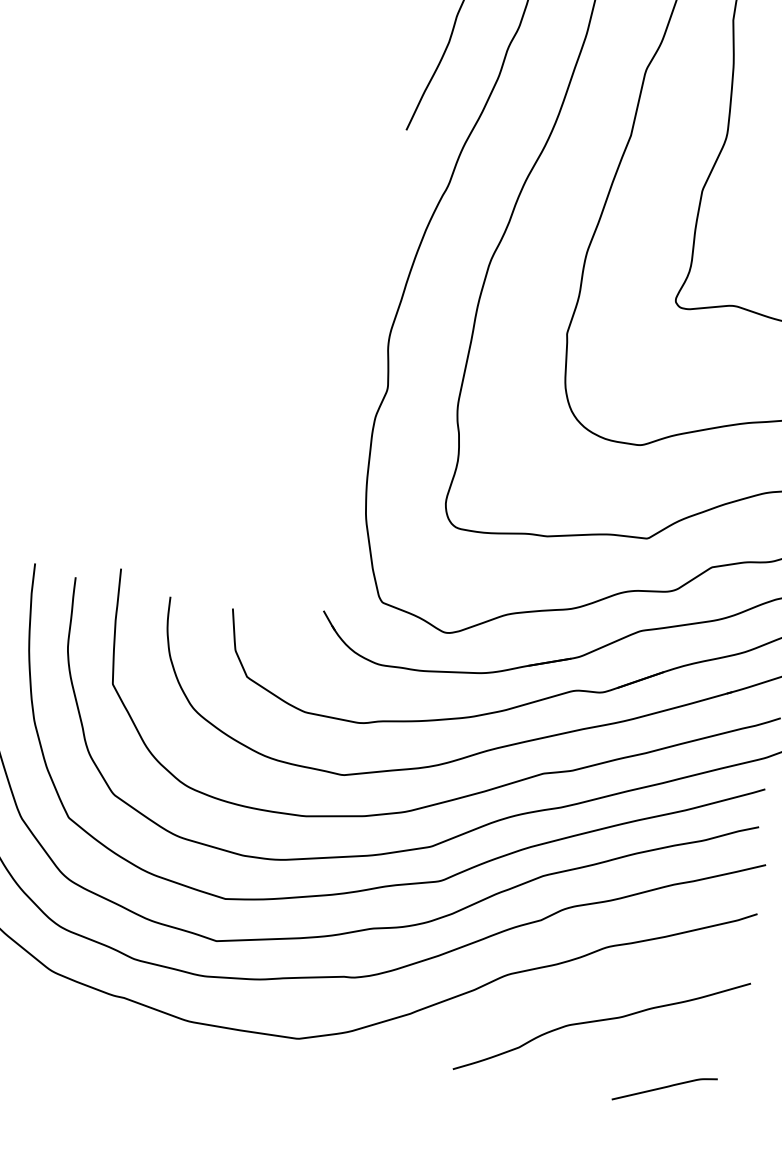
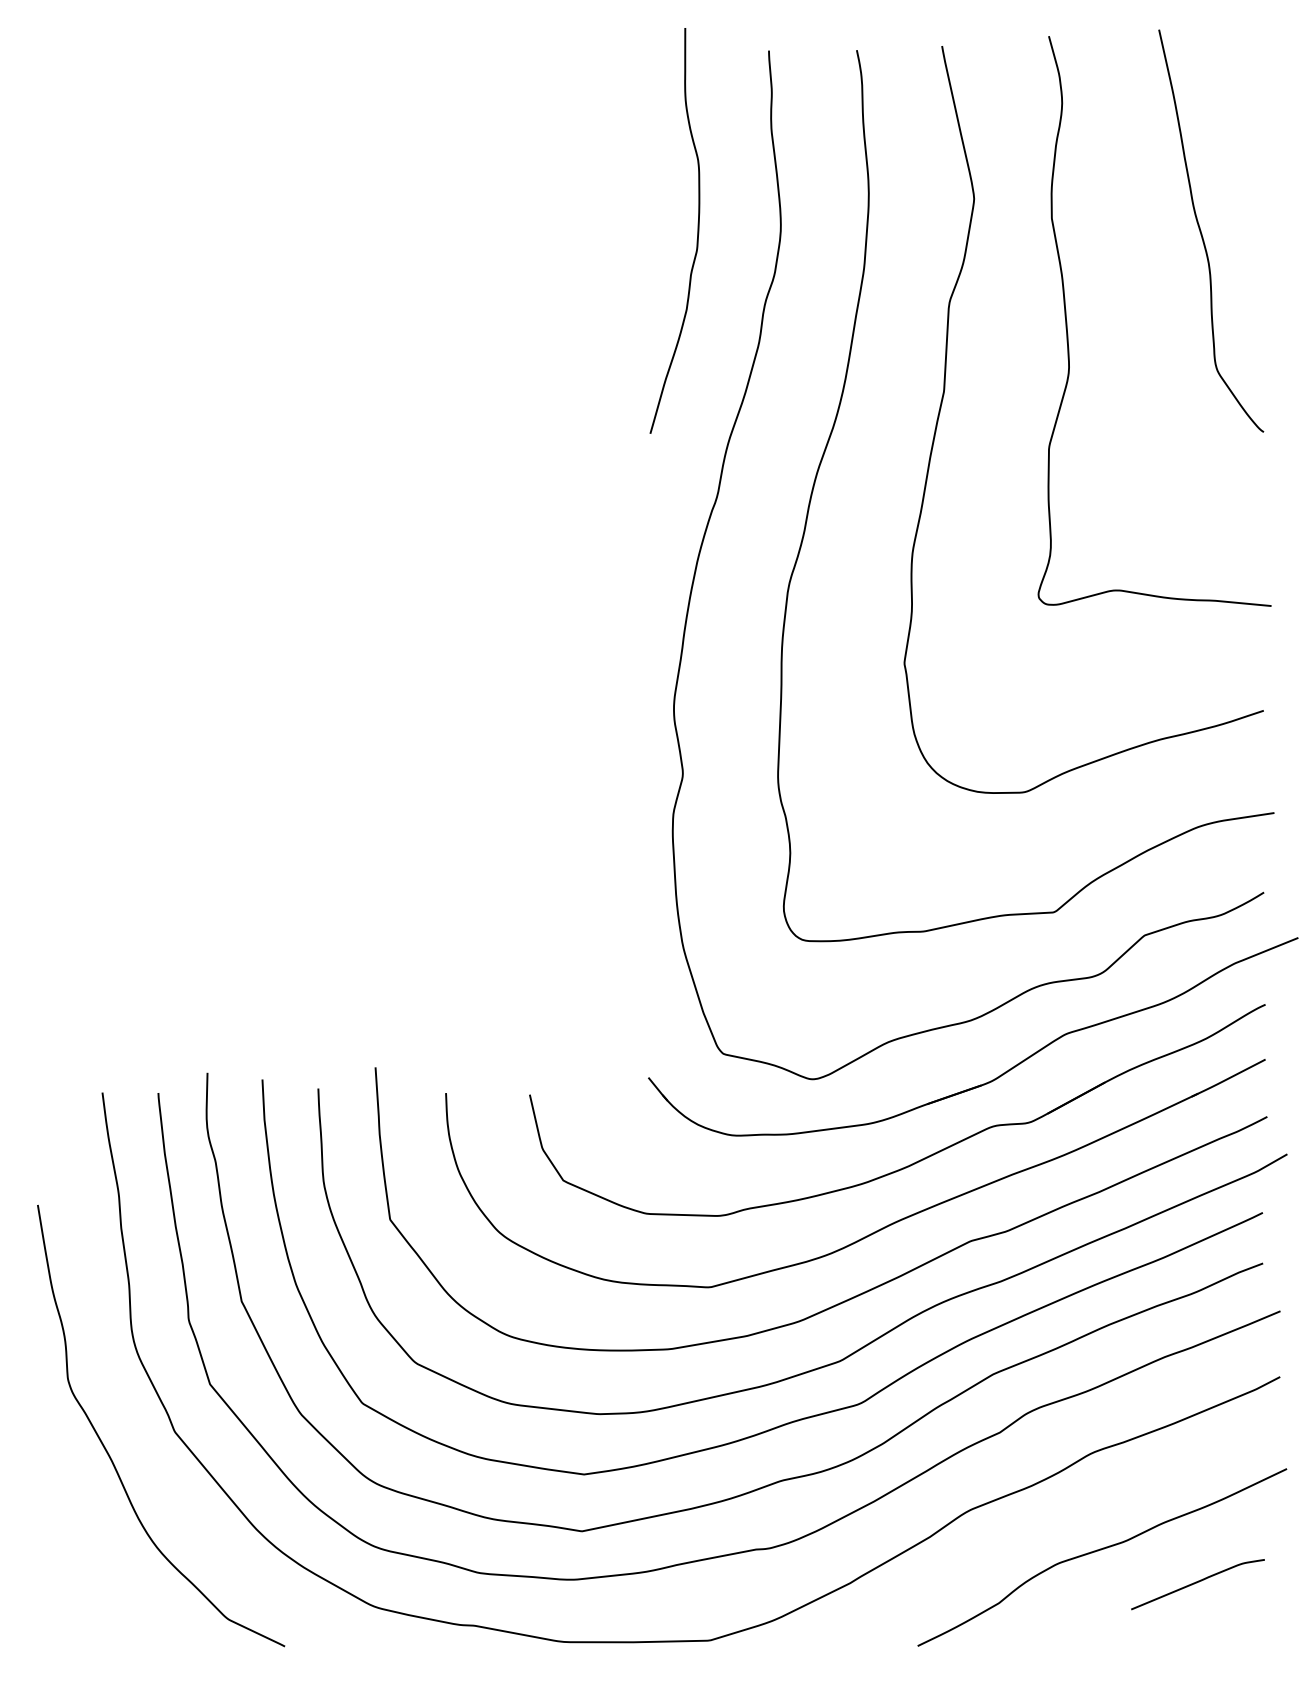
curve: (663, 1088) -> (1196, 1583), moved

